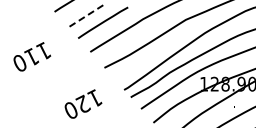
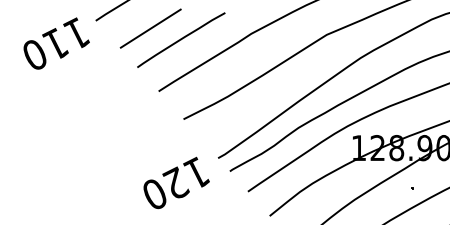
line: (85, 16) -> (150, 28), dashed -> solid
text: (32, 56) -> (56, 42), moved
text: (83, 103) -> (176, 182), moved

